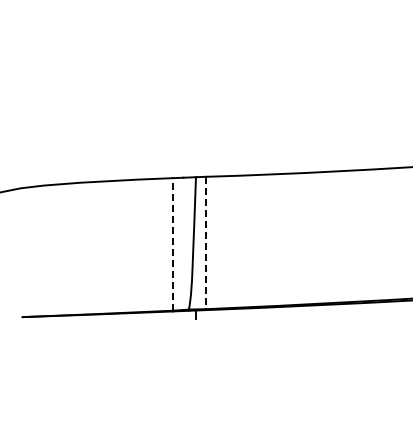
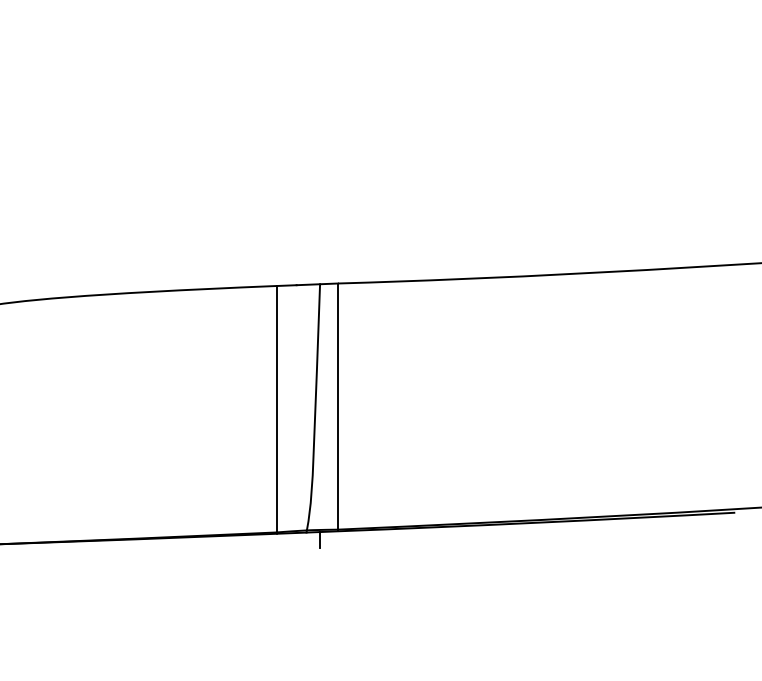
line: (172, 243) -> (276, 407), dashed -> solid
line: (205, 243) -> (337, 407), dashed -> solid

